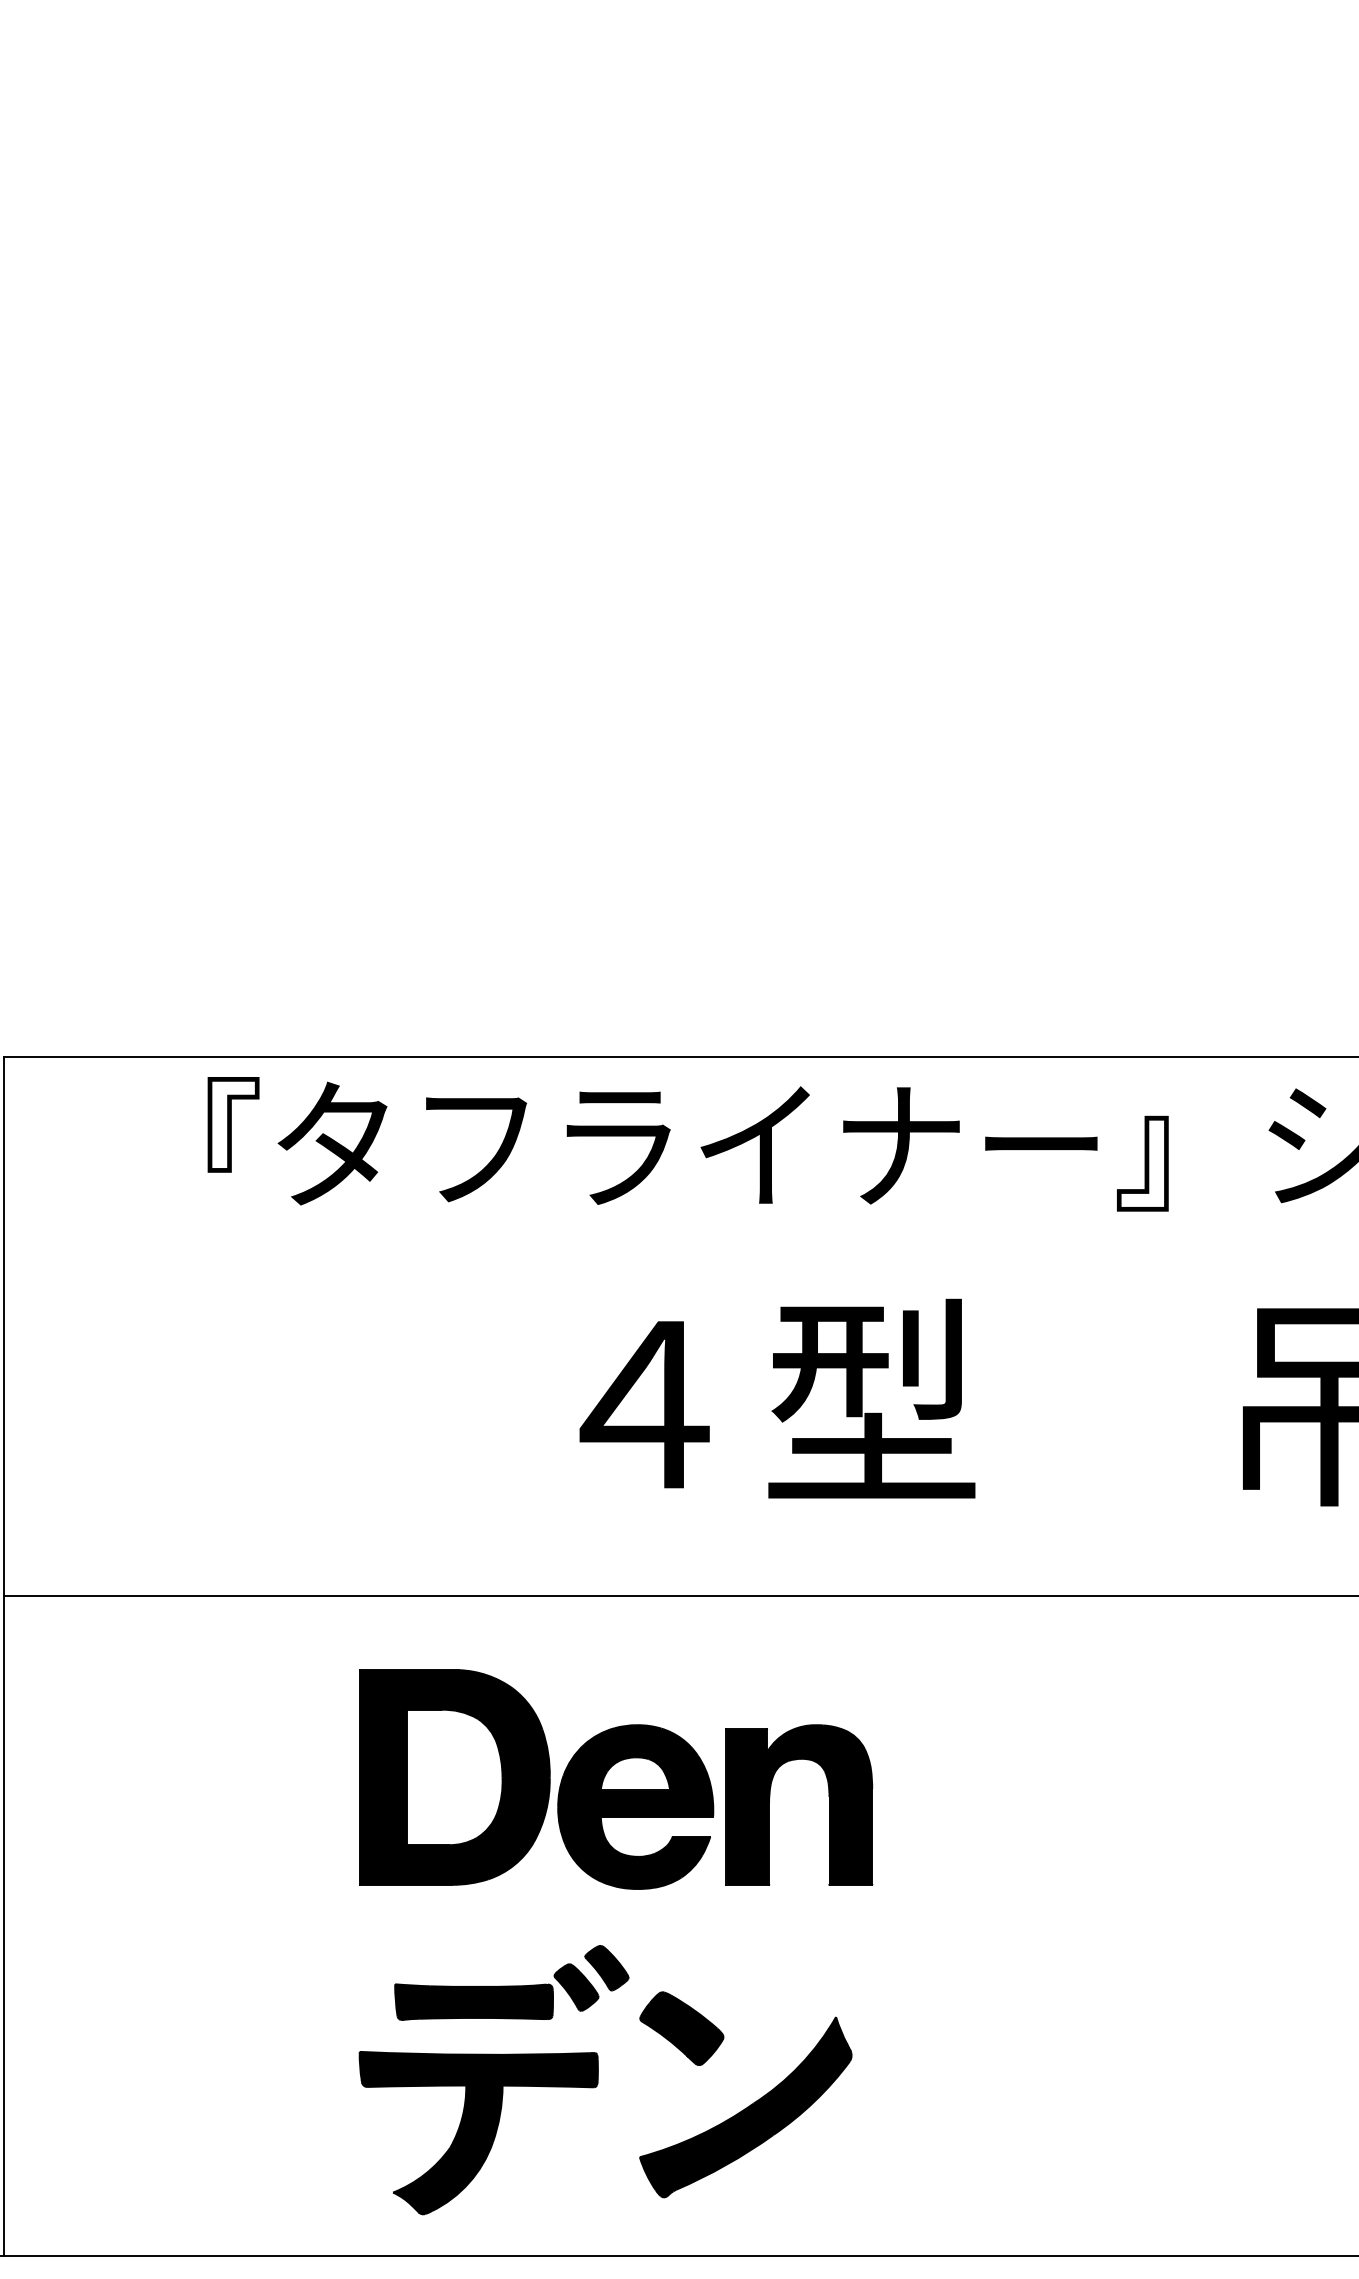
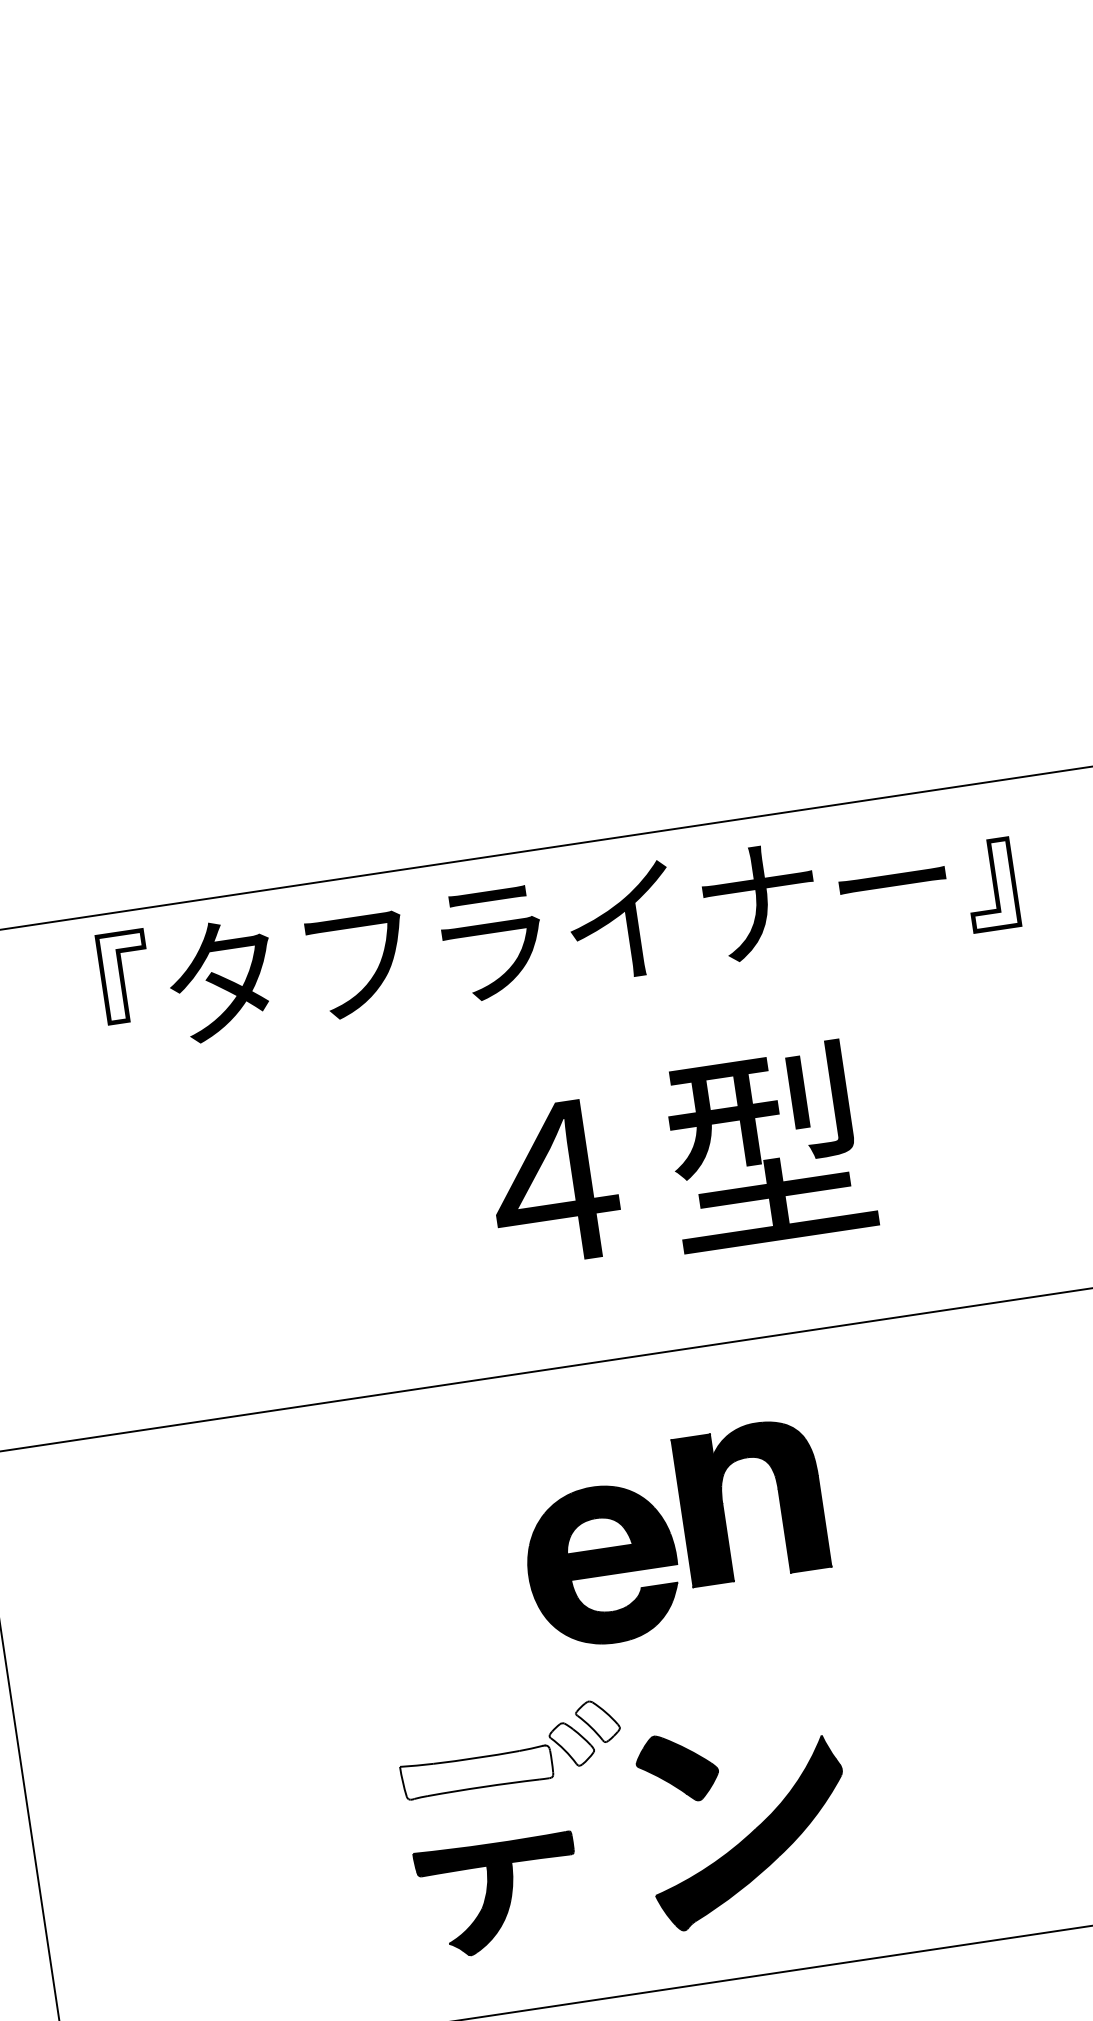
part: (454, 1777) -> (426, 1562), removed
part: (770, 1797) -> (722, 1498), moved
fill: (606, 1967) -> (597, 1721), removed
fill: (576, 1987) -> (572, 1744), removed
fill: (474, 2002) -> (477, 1772), removed
part: (478, 2133) -> (499, 1896), size x0.7

